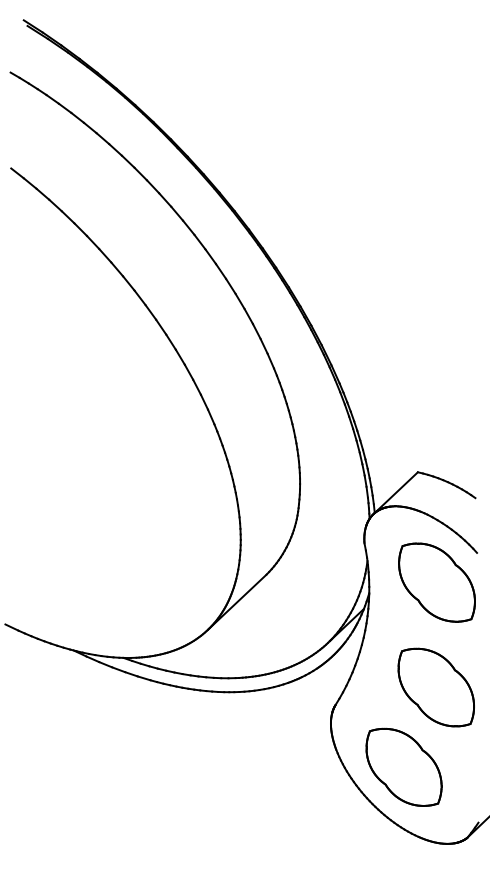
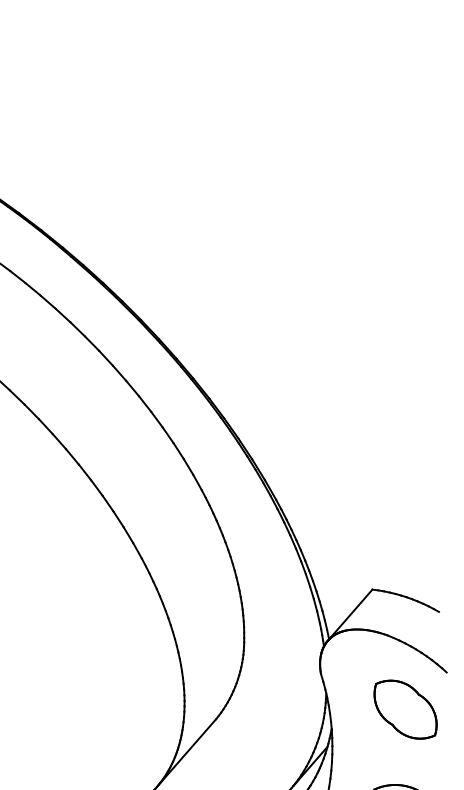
part: (436, 582) -> (405, 709), size x0.7

